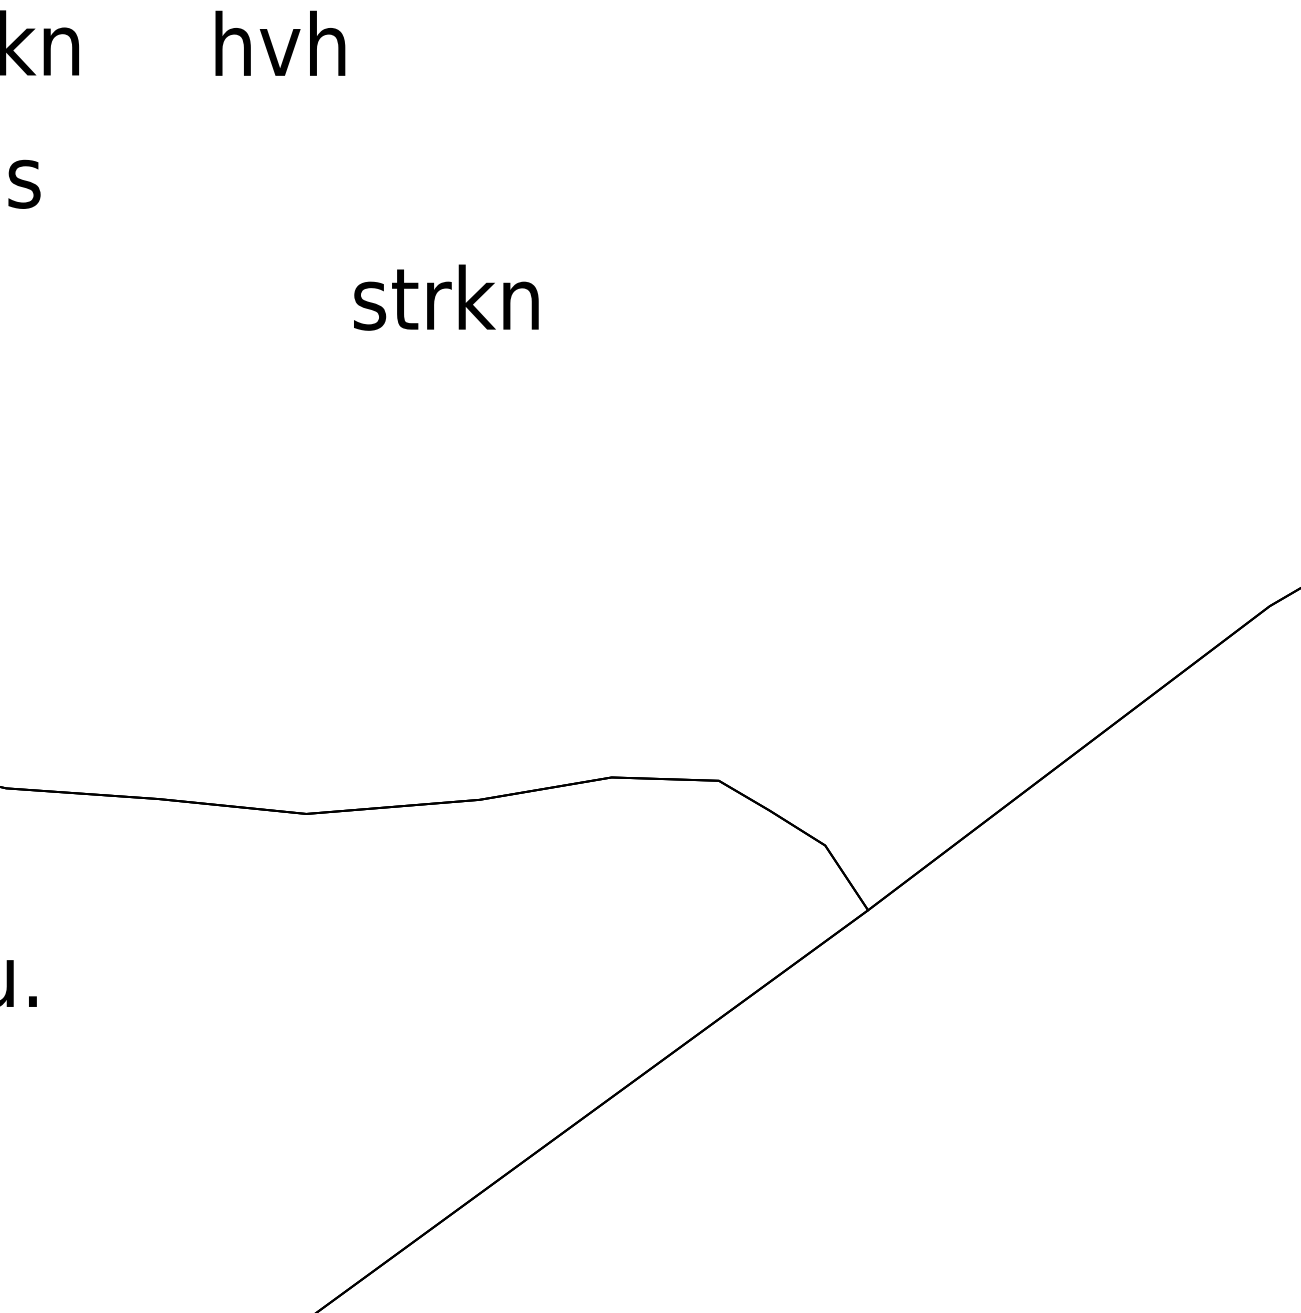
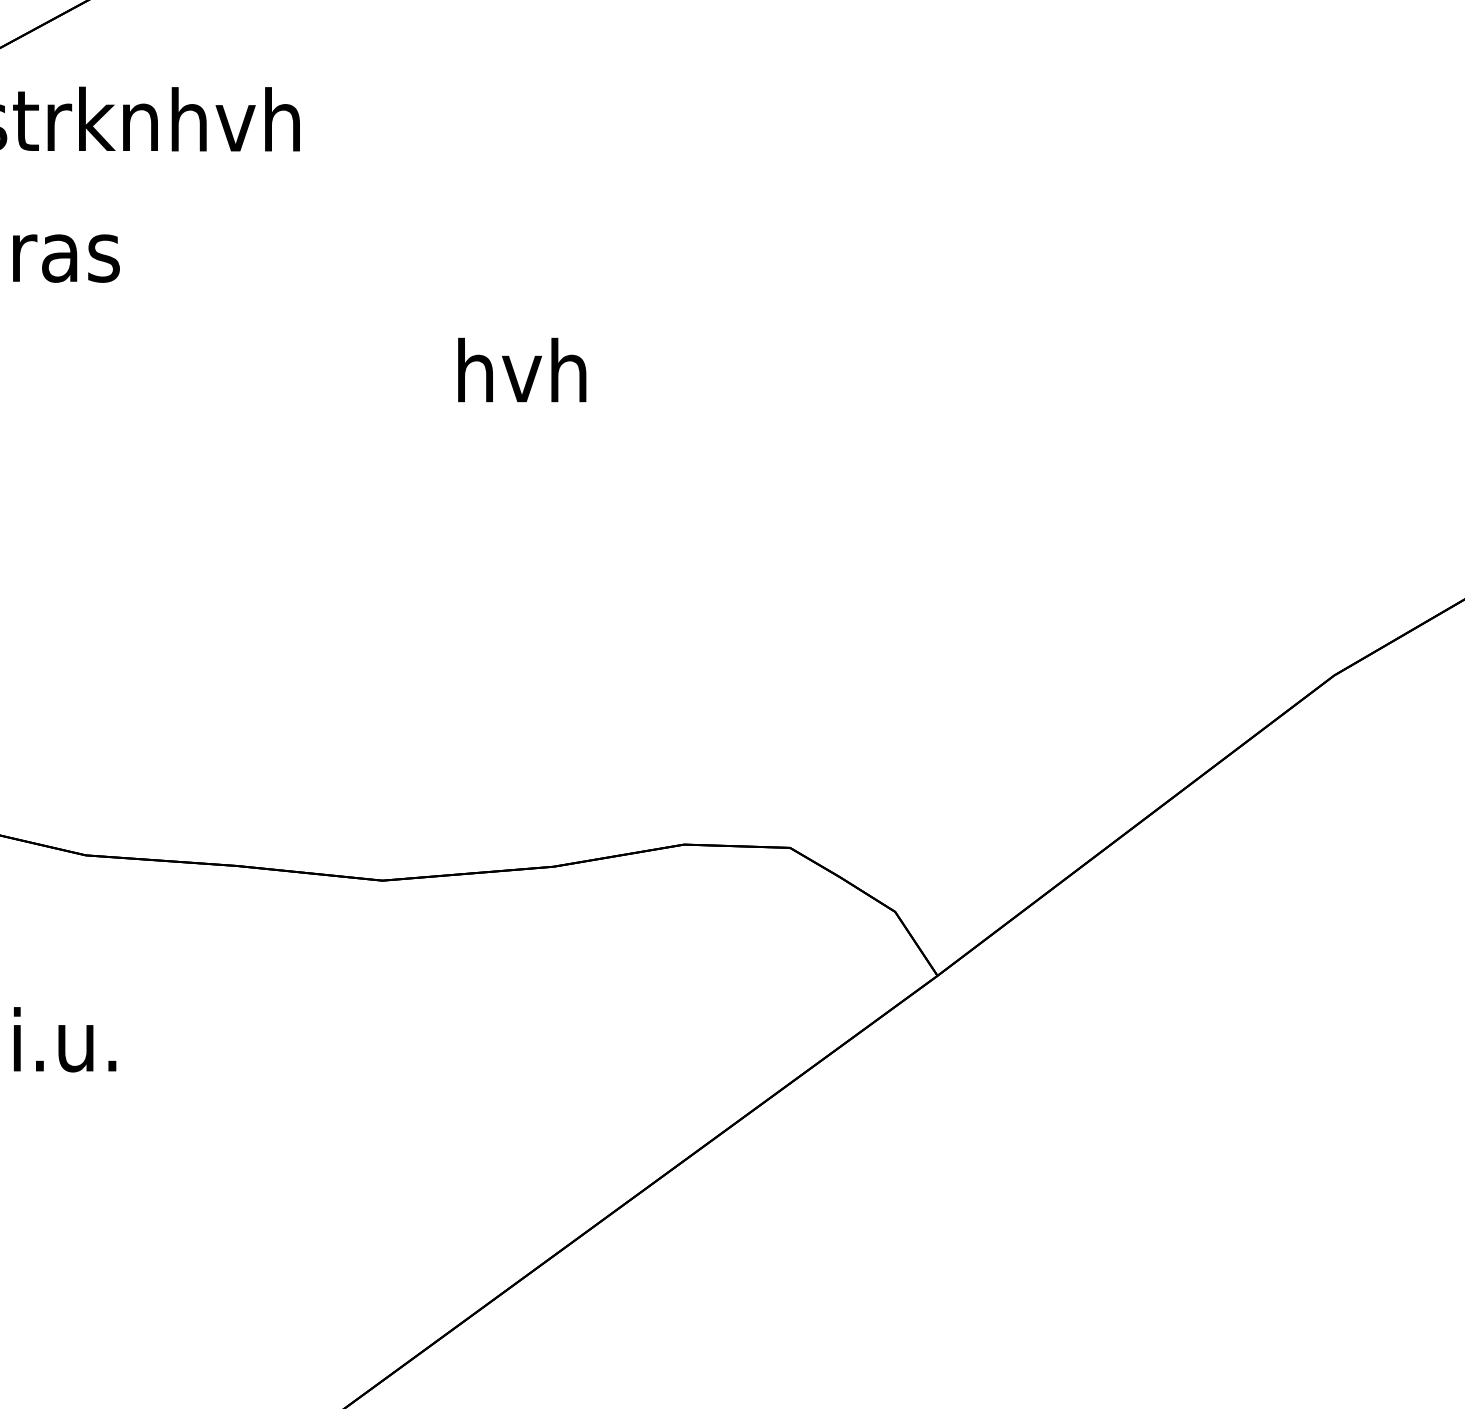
text: (280, 43) -> (235, 119), moved
text: (445, 297) -> (520, 370), strkn -> hvh

